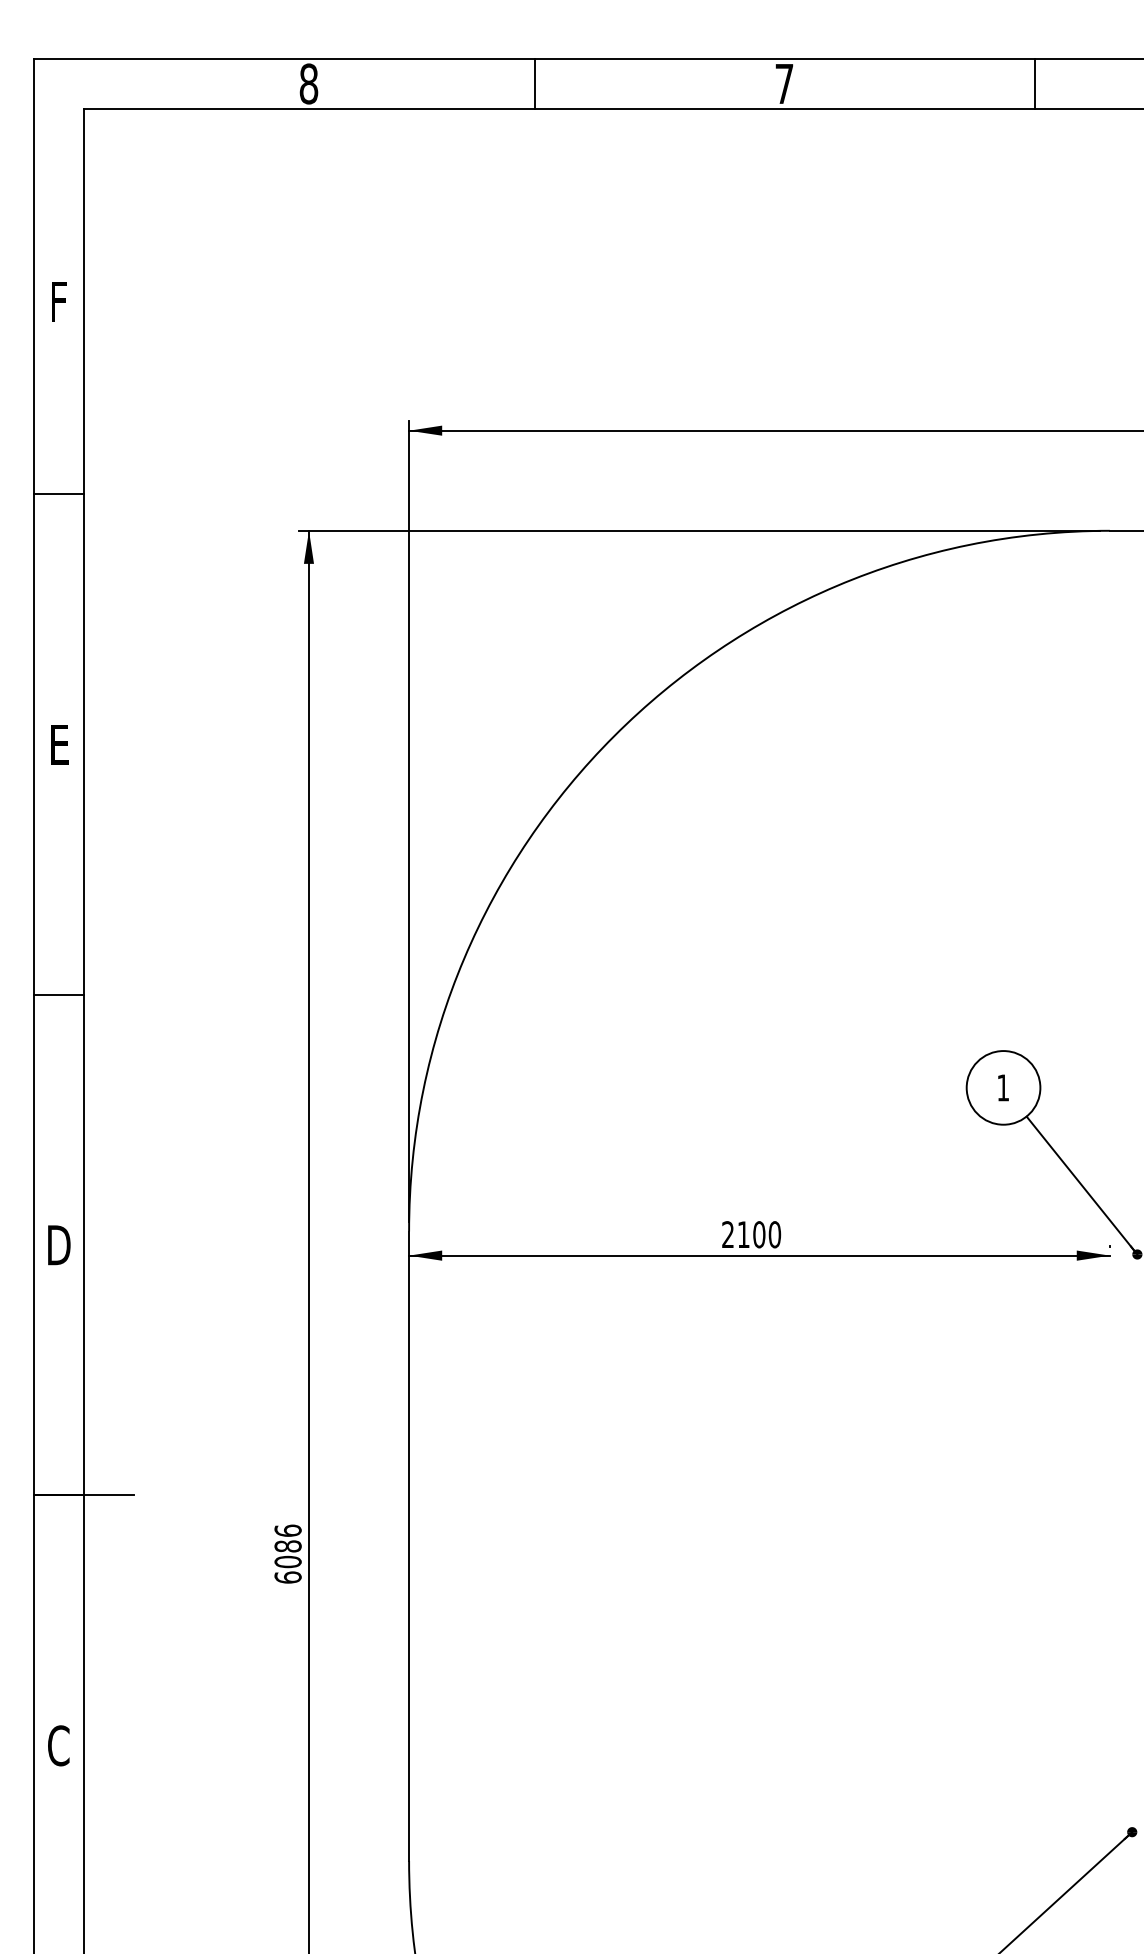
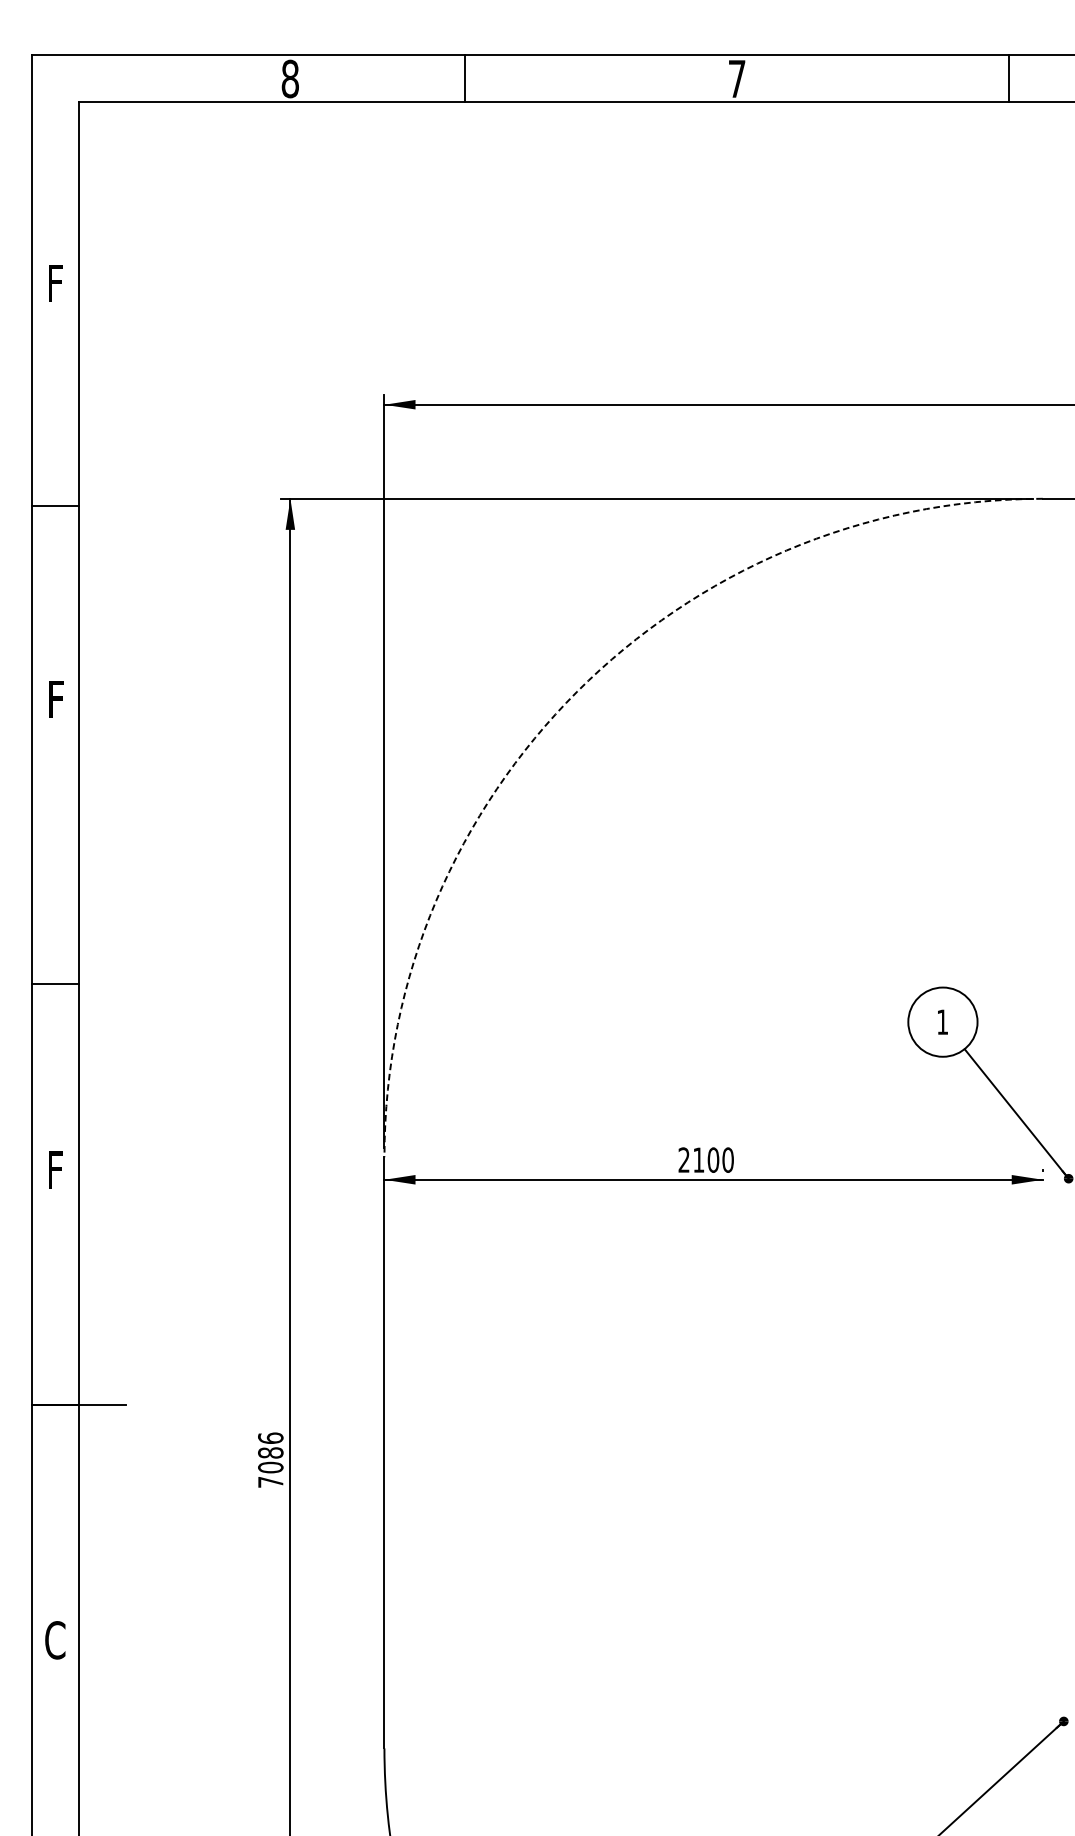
line: (534, 83) -> (464, 78), moved
line: (1035, 83) -> (1009, 78), moved
line: (59, 494) -> (56, 506), moved
arc: (614, 736) -> (577, 692), solid -> dashed
text: (59, 744) -> (56, 699), E -> F
line: (59, 994) -> (56, 984), moved
text: (59, 1245) -> (56, 1170), D -> F
text: (287, 1577) -> (270, 1482), 6086 -> 7086

